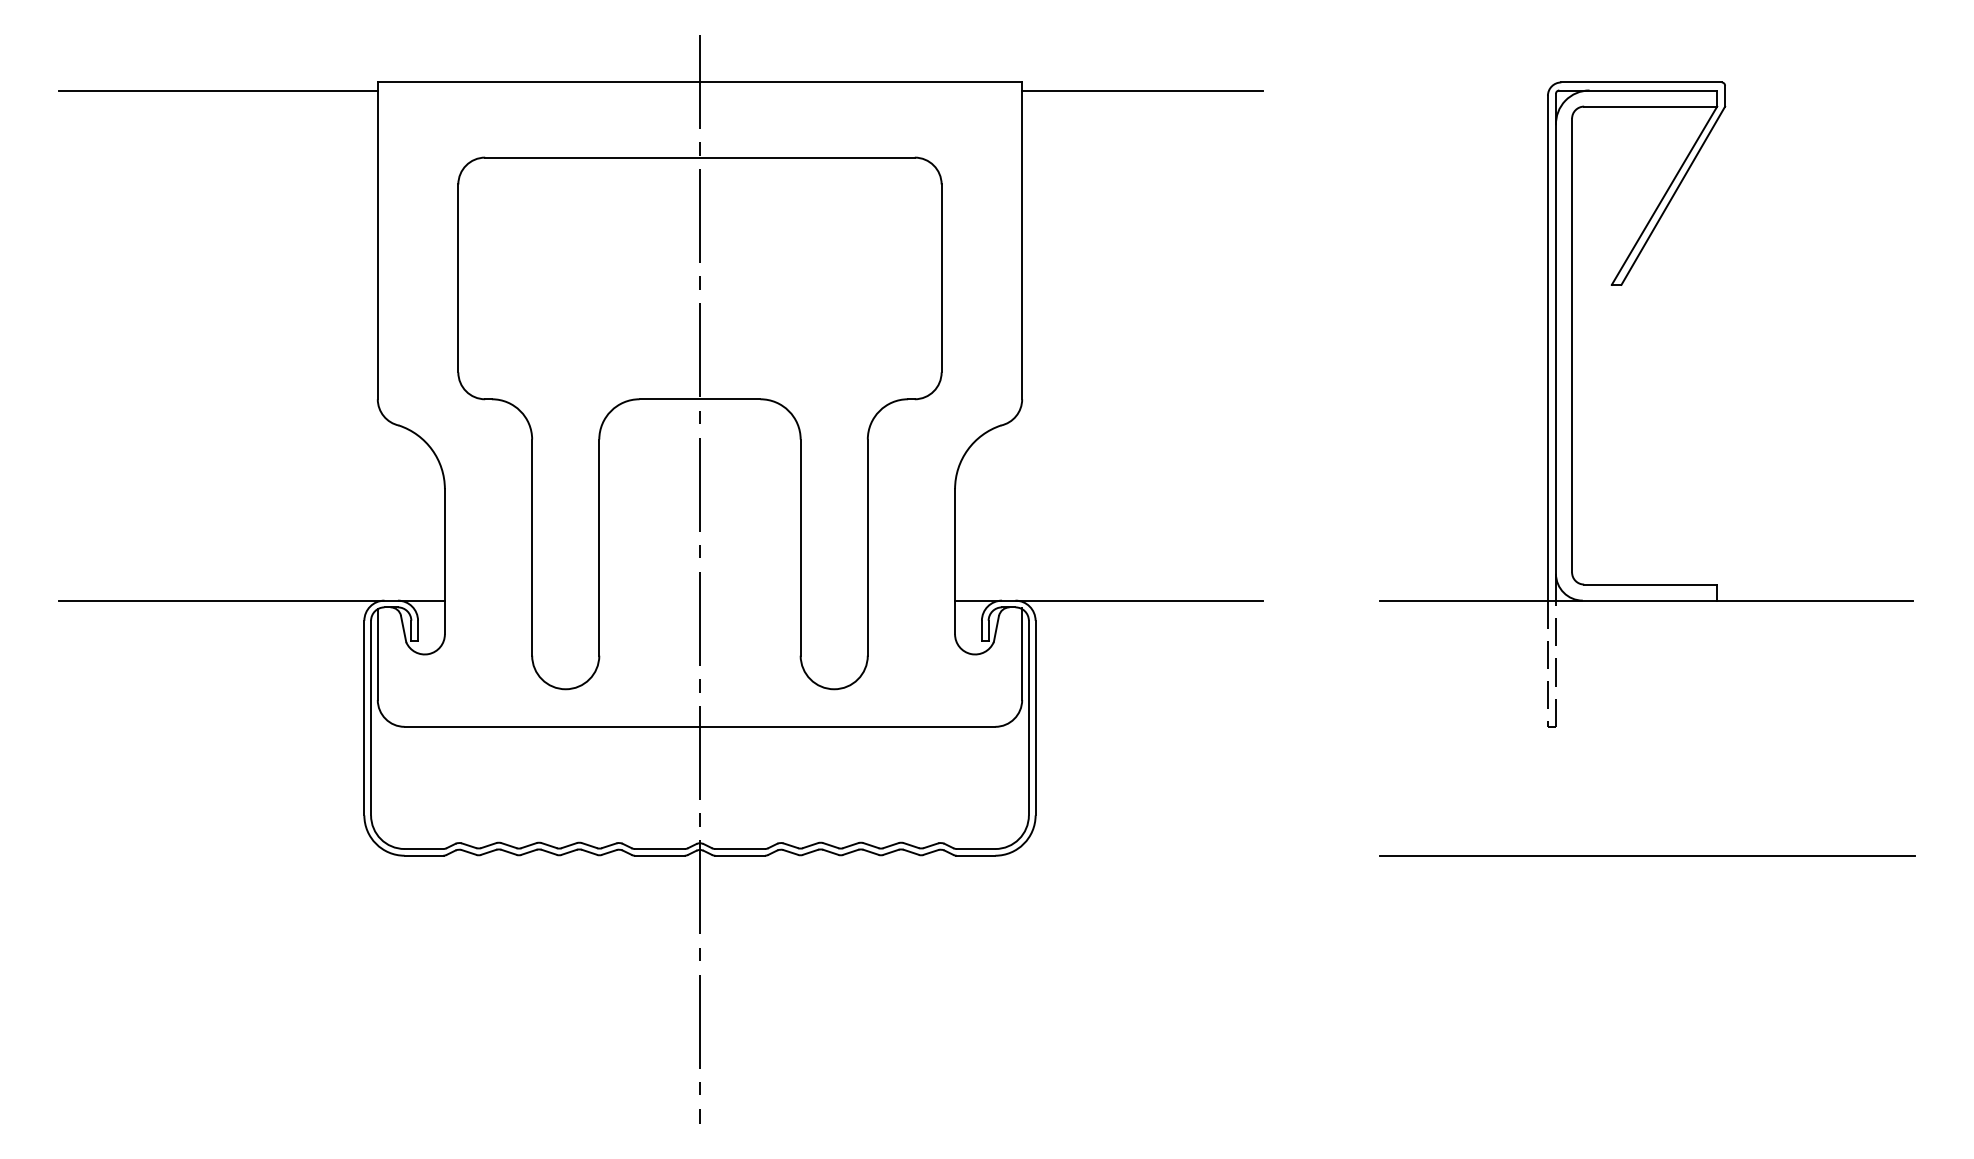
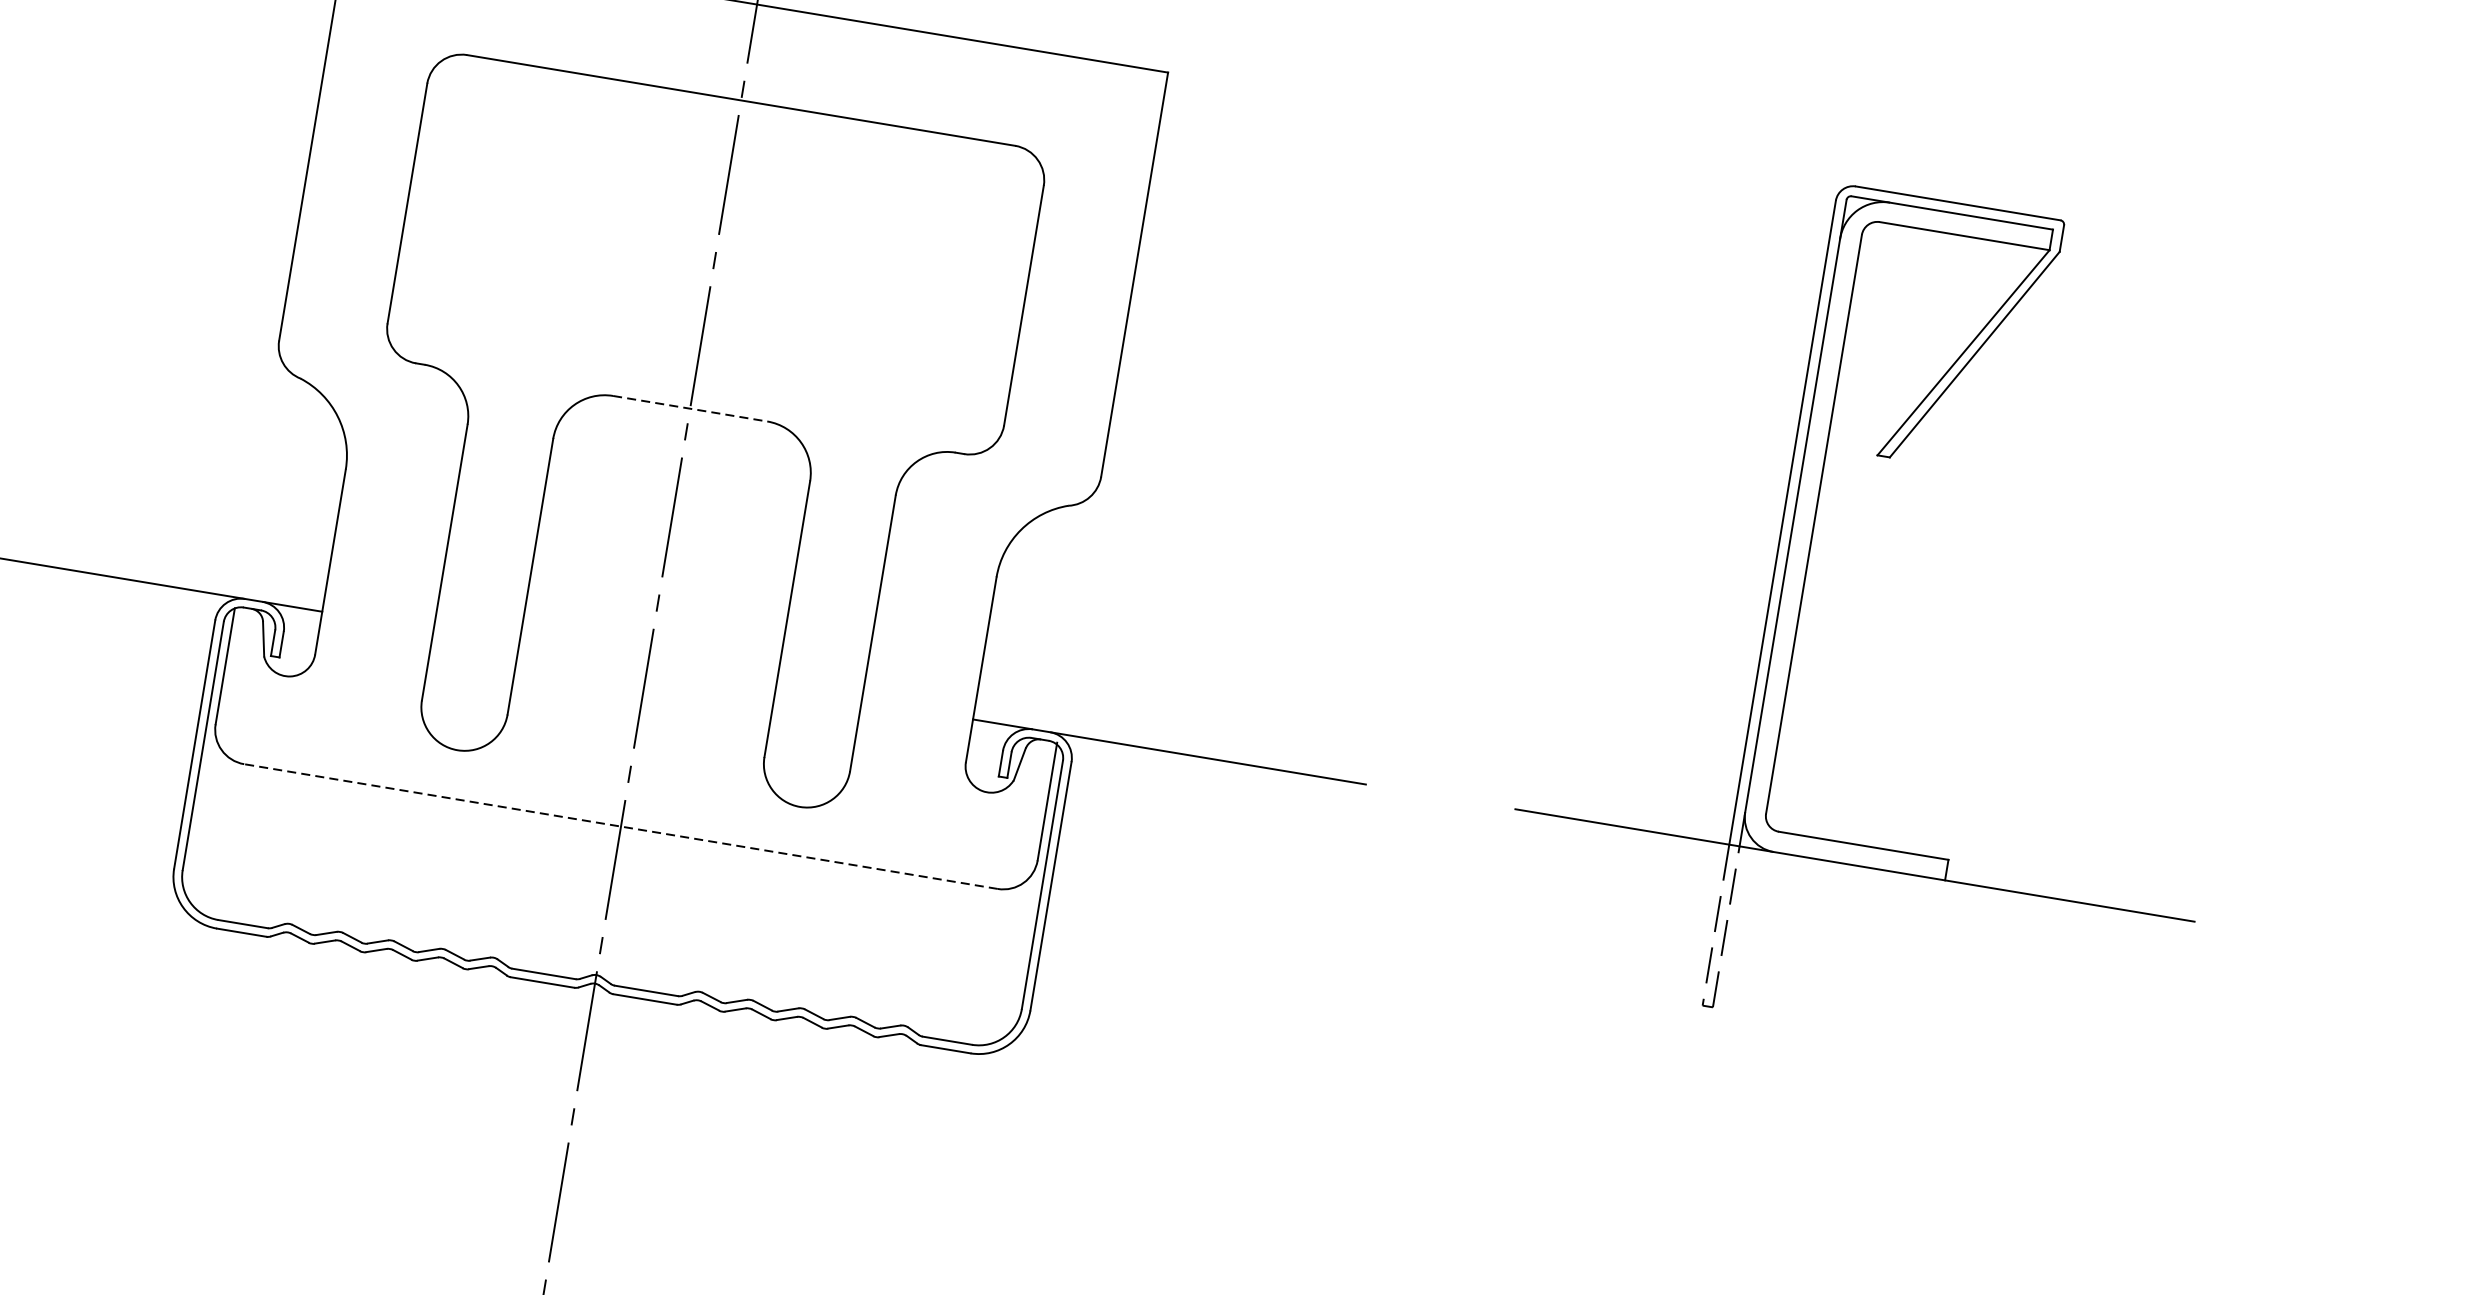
line: (1142, 90) -> (1319, 108), removed
line: (700, 399) -> (690, 409), solid -> dashed
line: (699, 726) -> (620, 826), solid -> dashed
line: (1647, 855) -> (1802, 1190), removed

